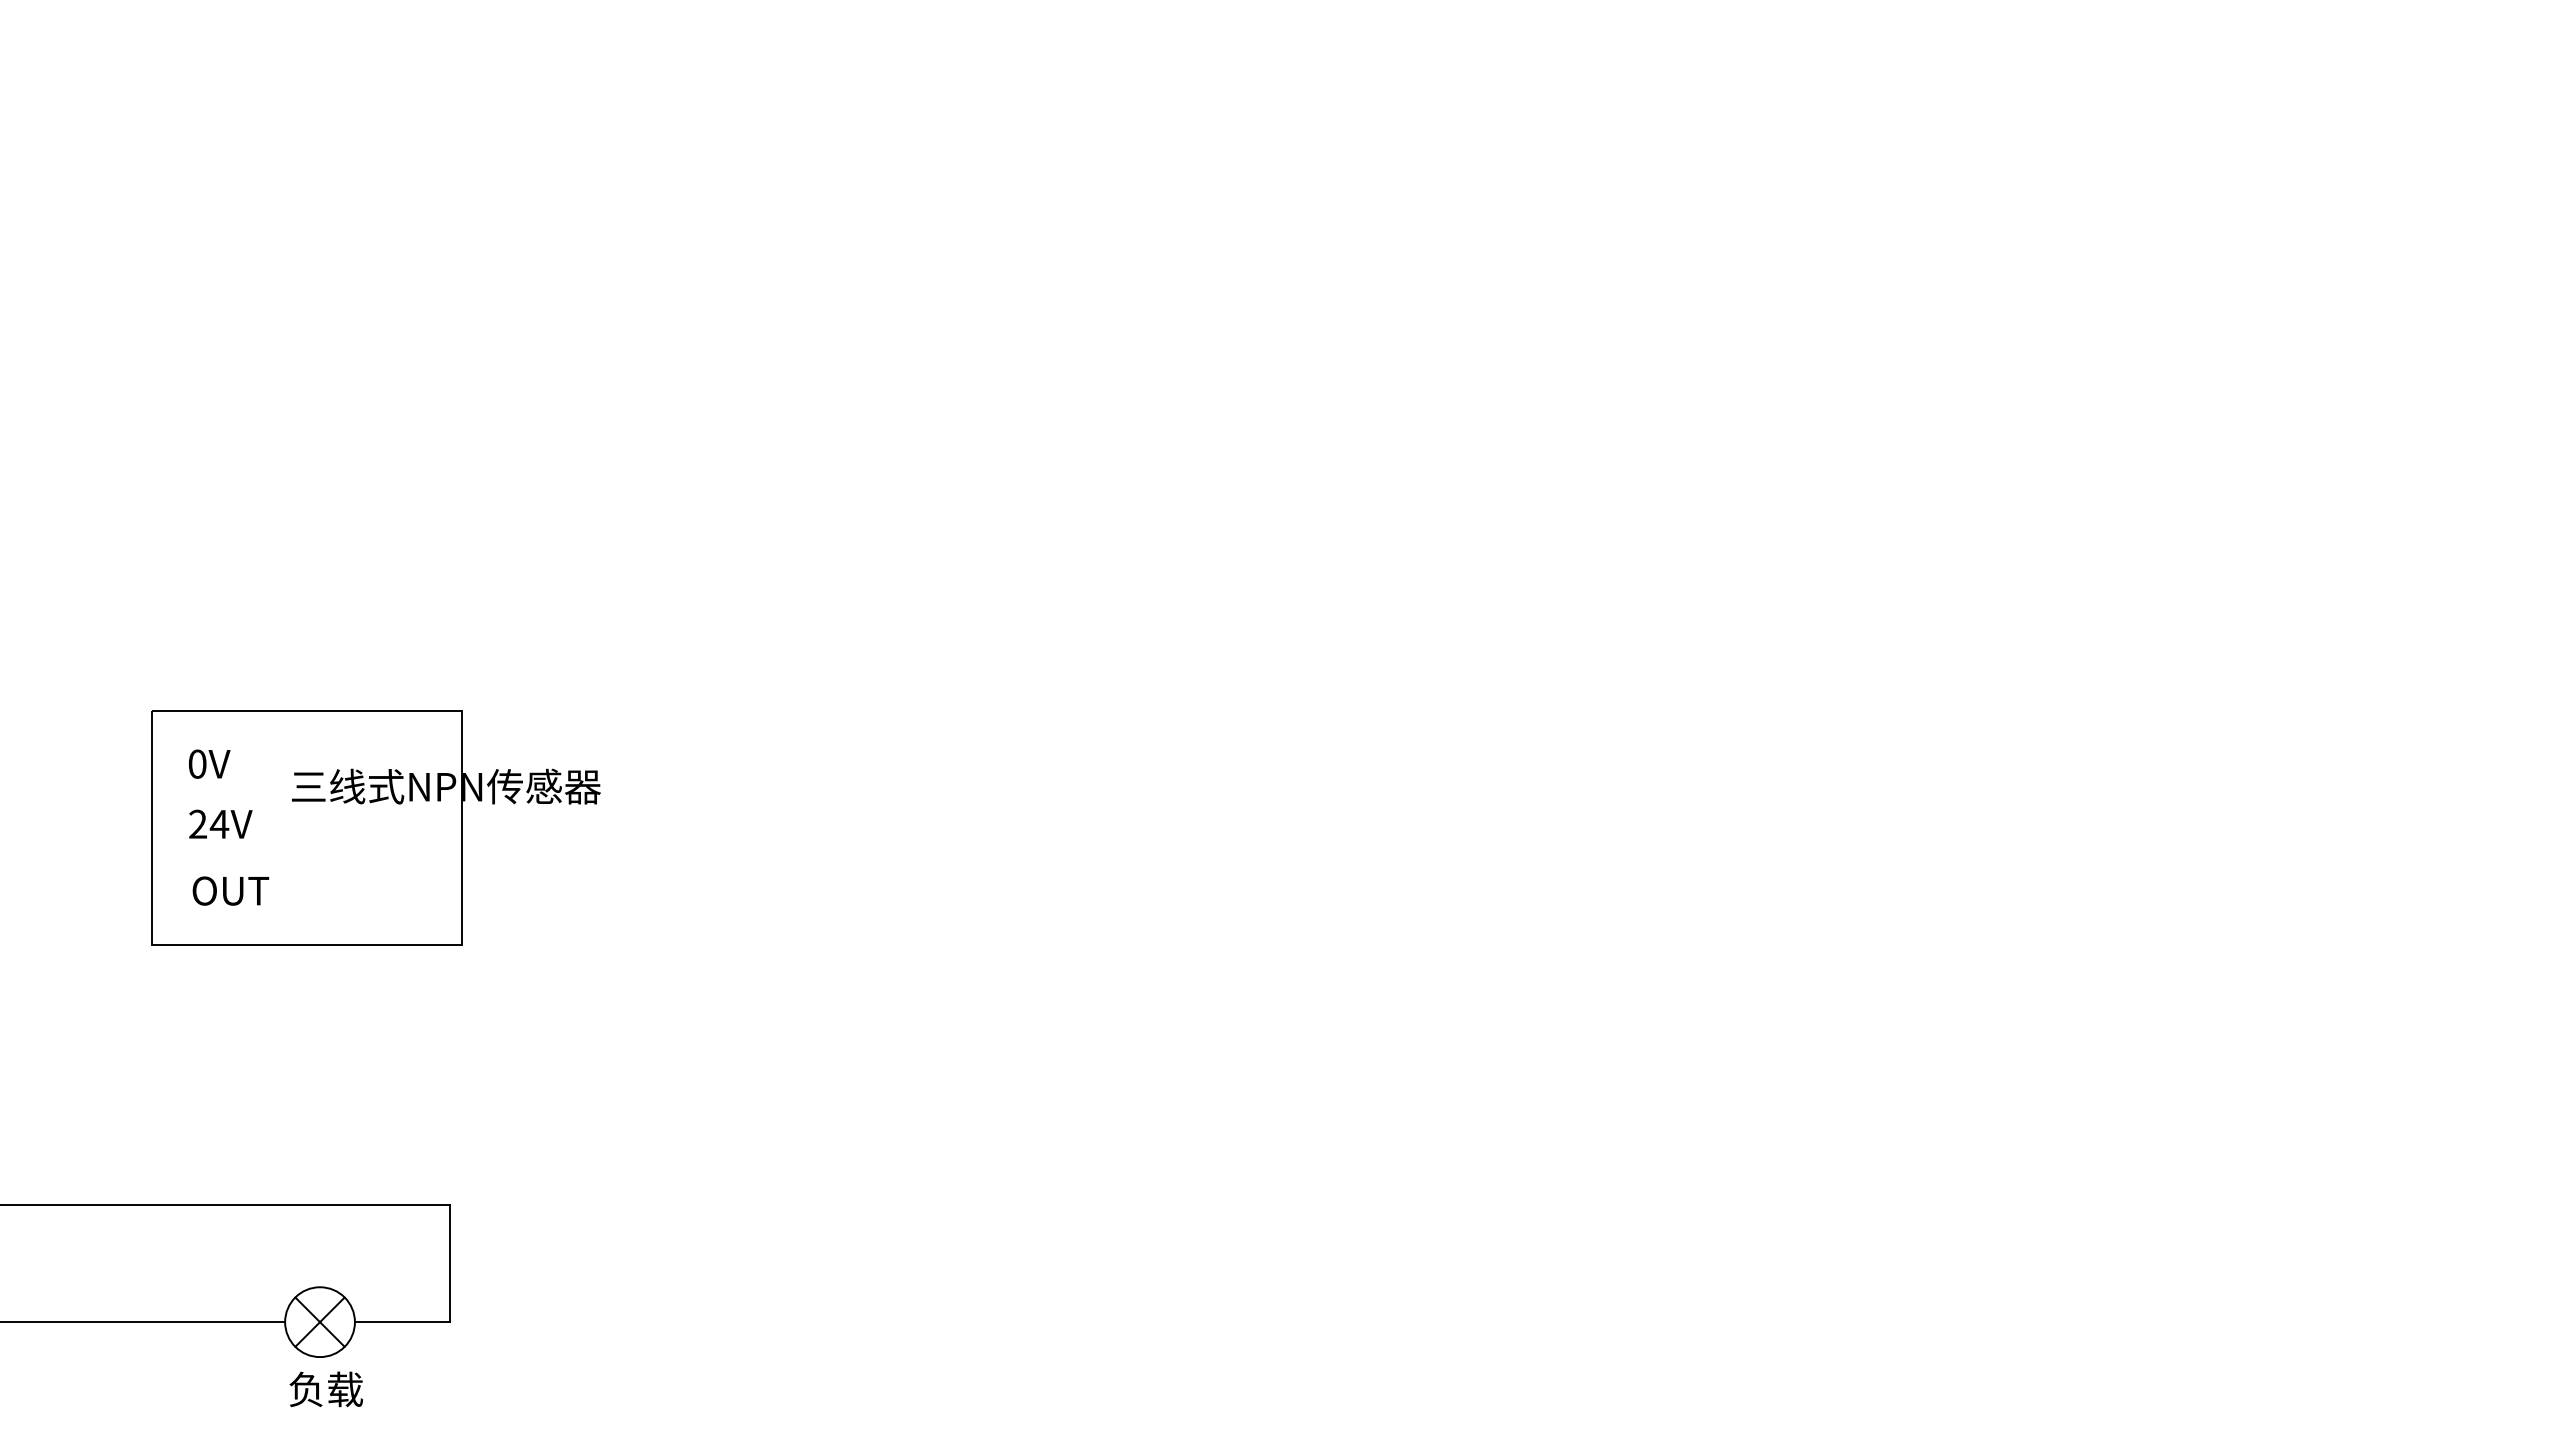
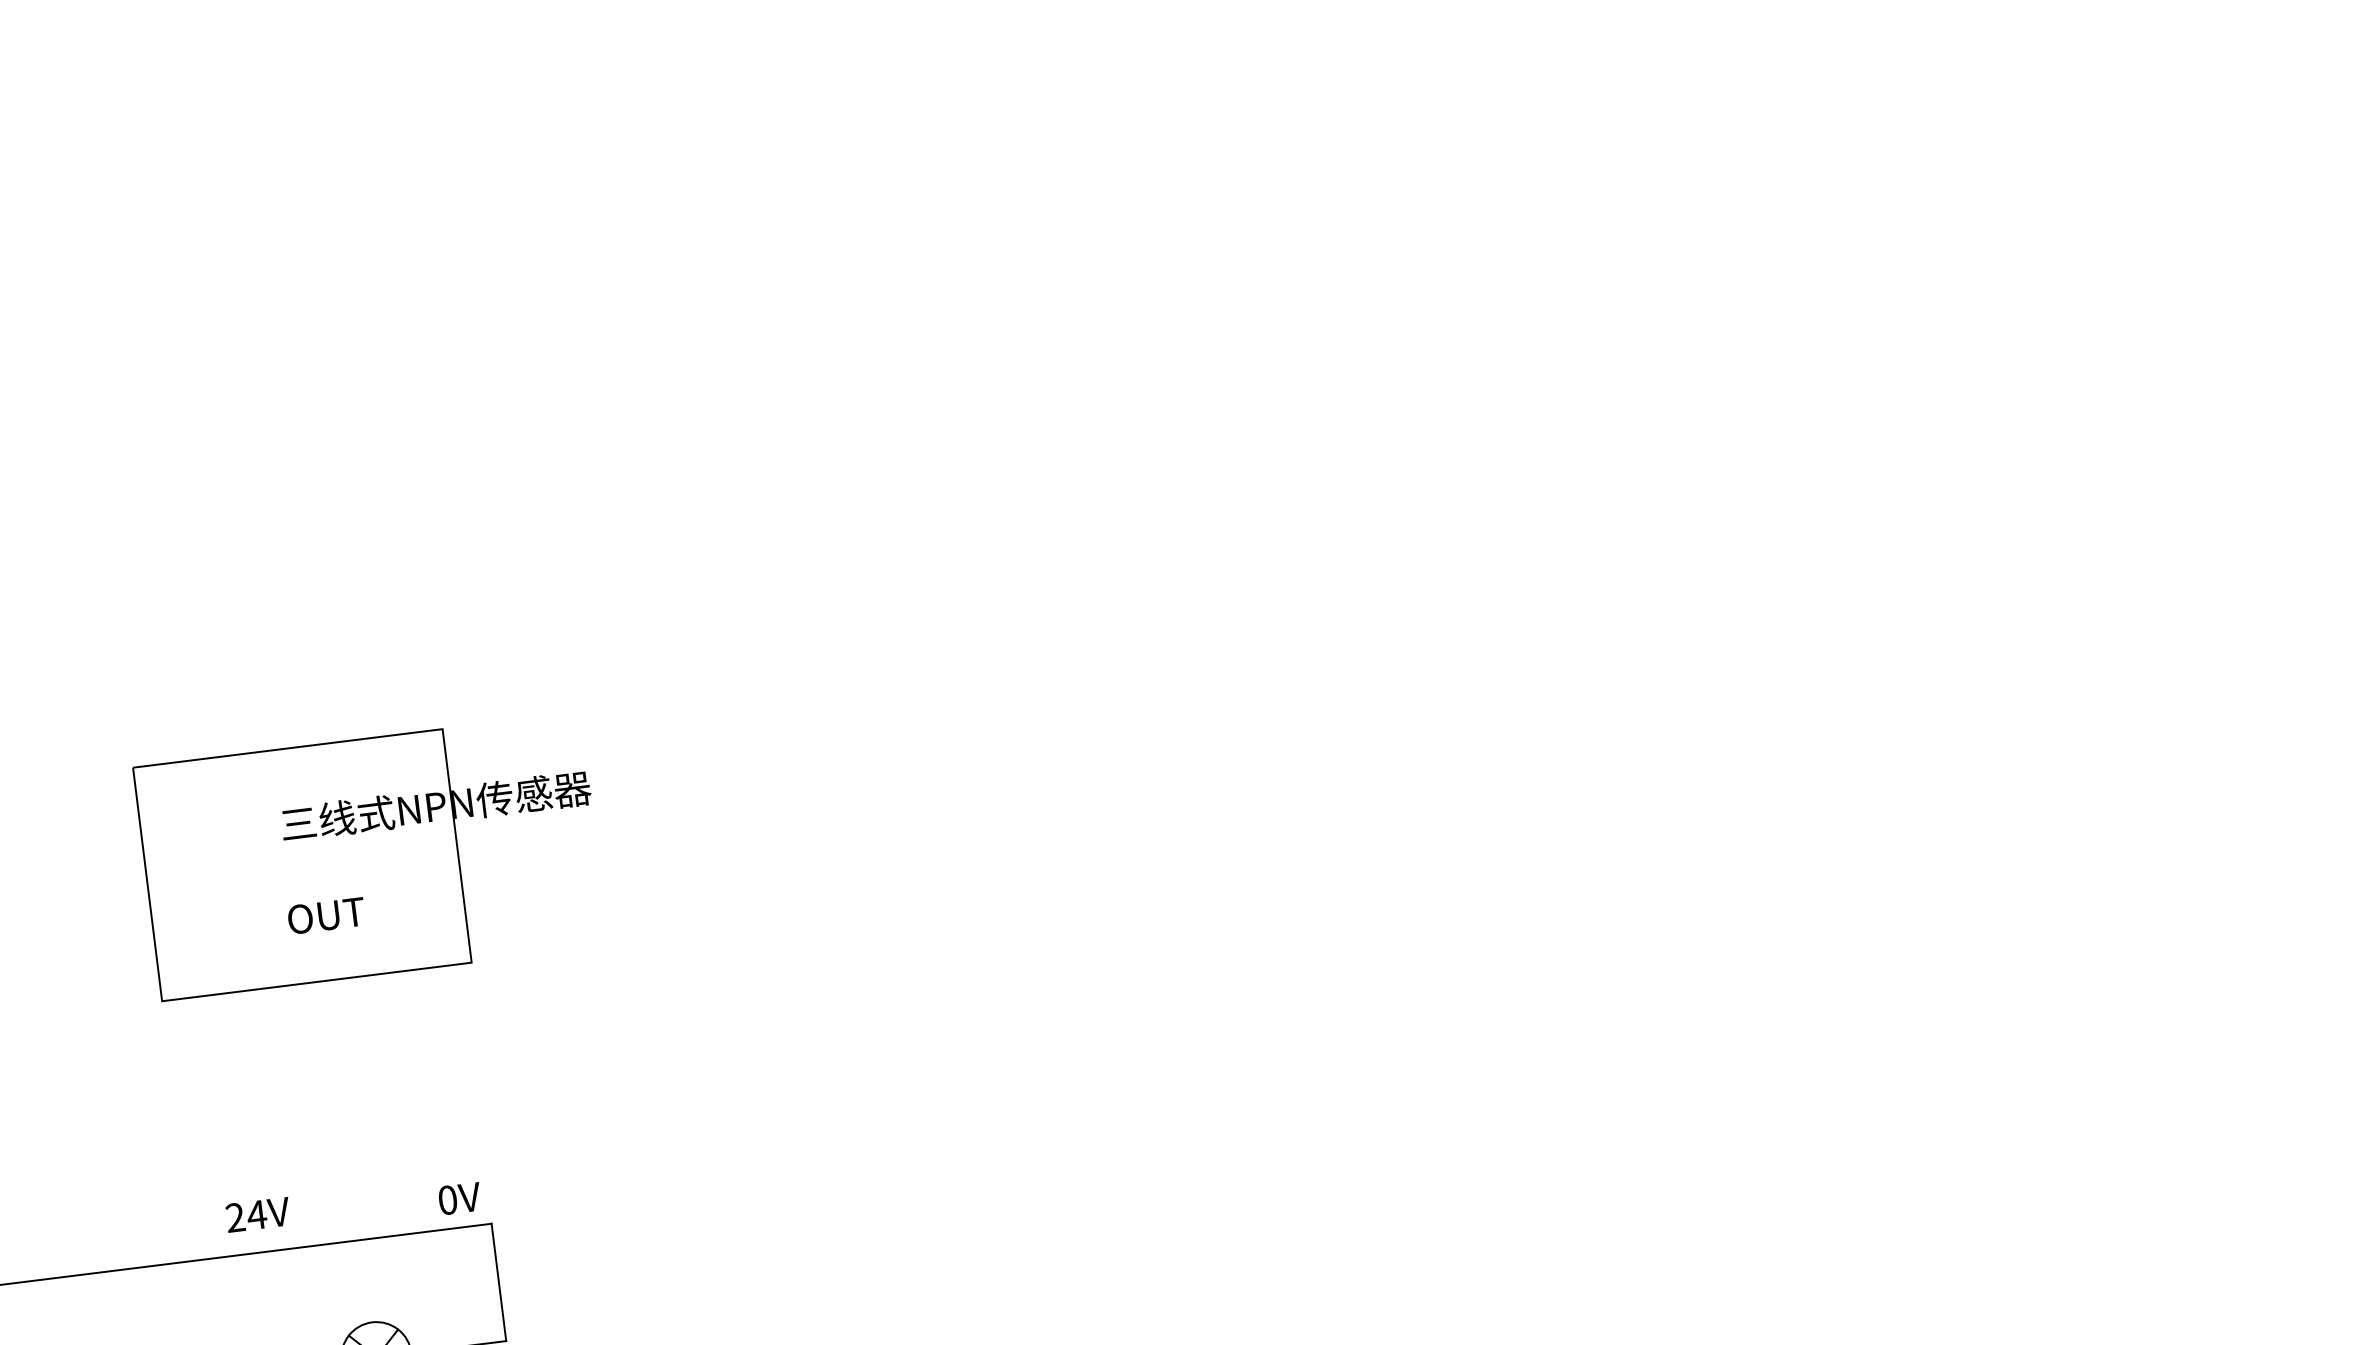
text: (209, 763) -> (459, 1198), moved
text: (220, 823) -> (257, 1214), moved
text: (230, 890) -> (326, 915), moved

